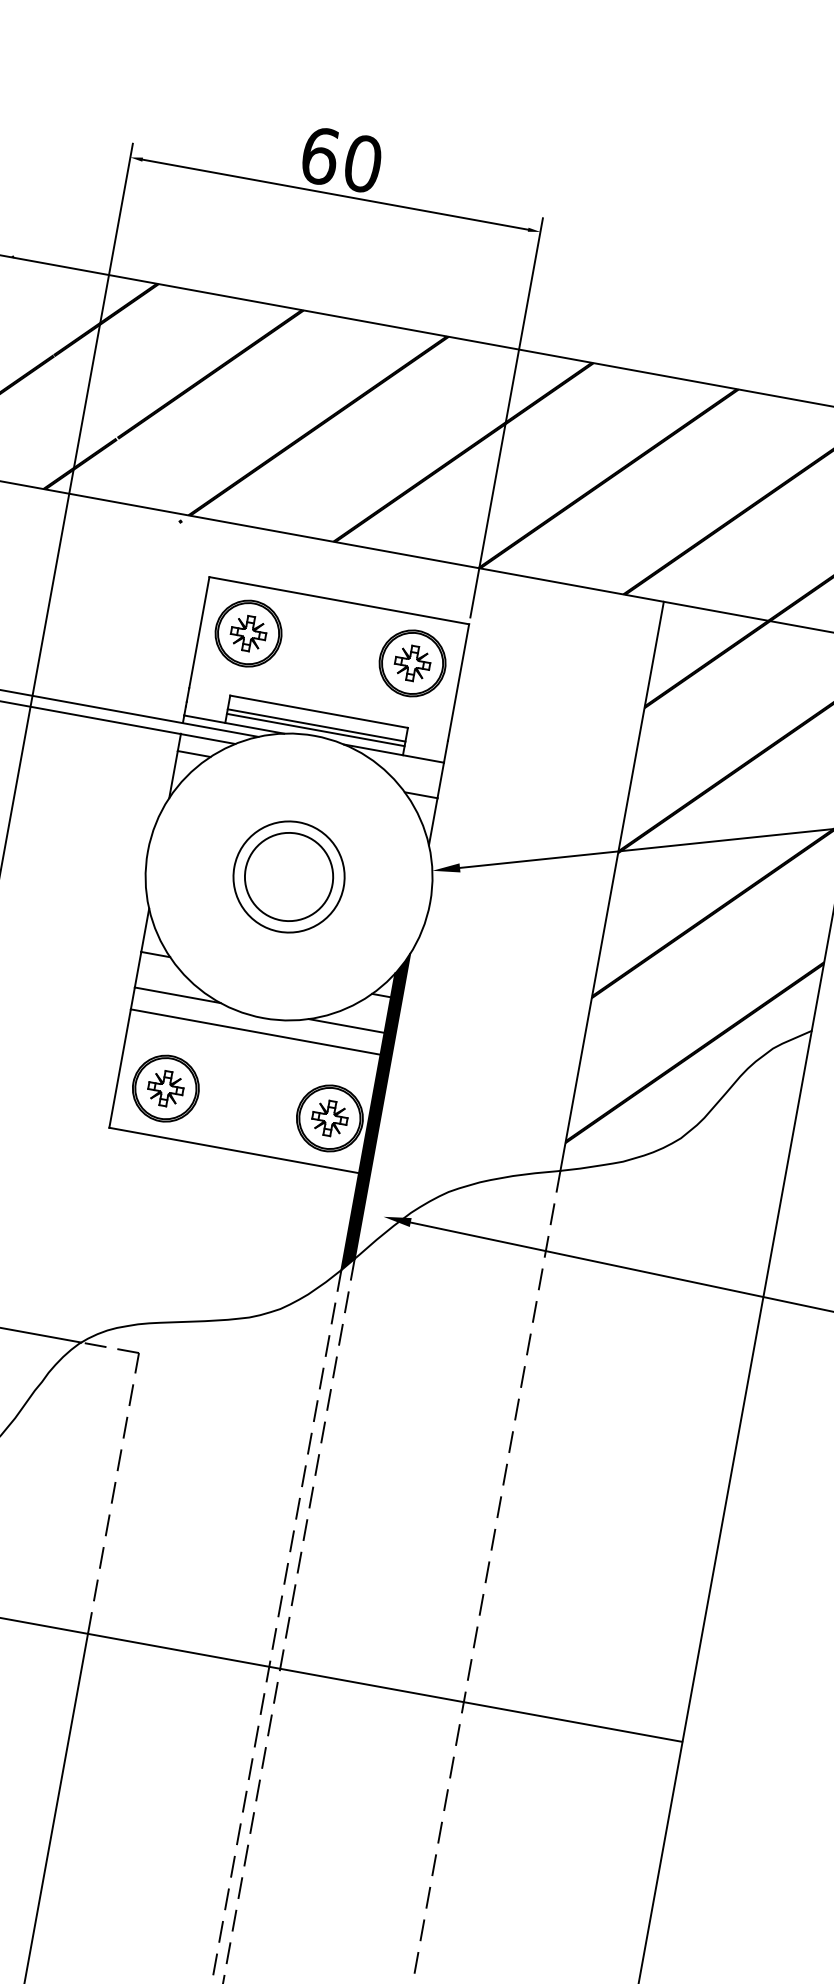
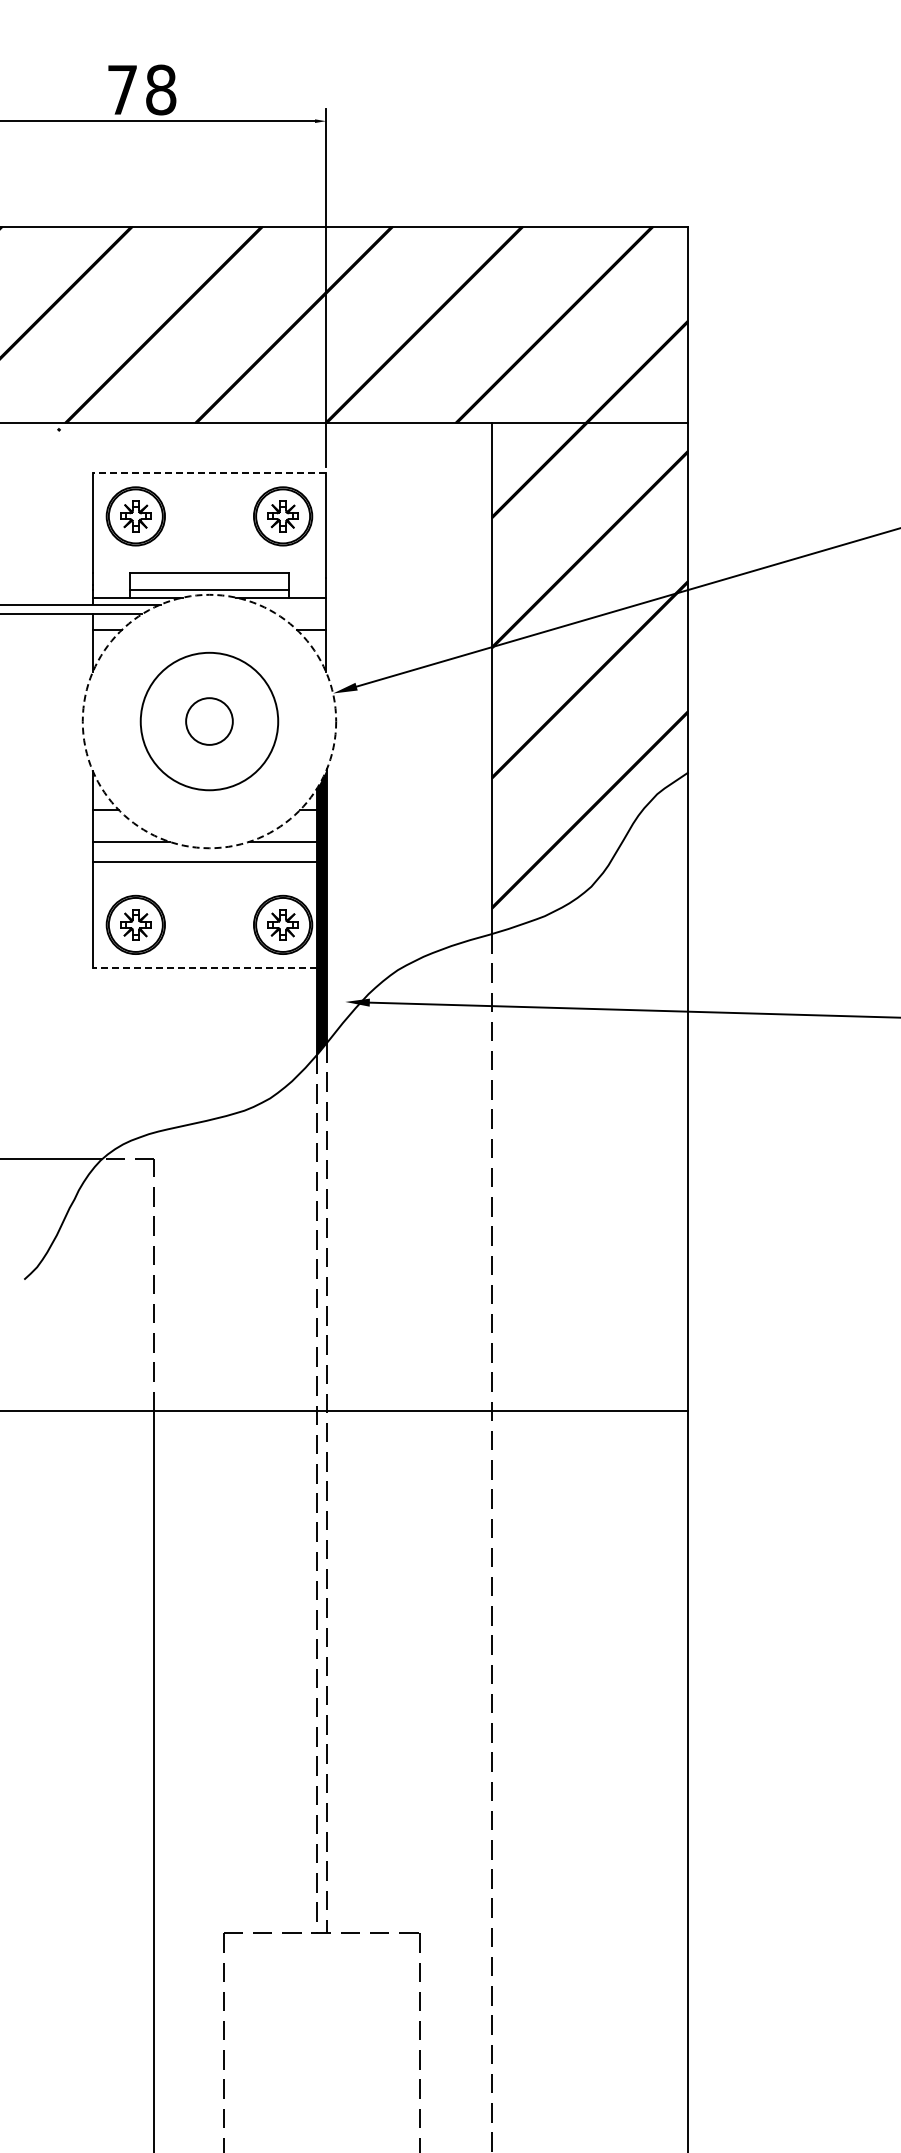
text: (341, 159) -> (141, 89), 60 -> 78
line: (339, 600) -> (209, 473), solid -> dashed
line: (316, 725) -> (209, 585), removed
circle: (289, 876) -> (209, 721), size x0.6
circle: (289, 876) -> (209, 721), size x1.4
circle: (289, 876) -> (209, 721), solid -> dashed
line: (233, 1149) -> (204, 967), solid -> dashed

